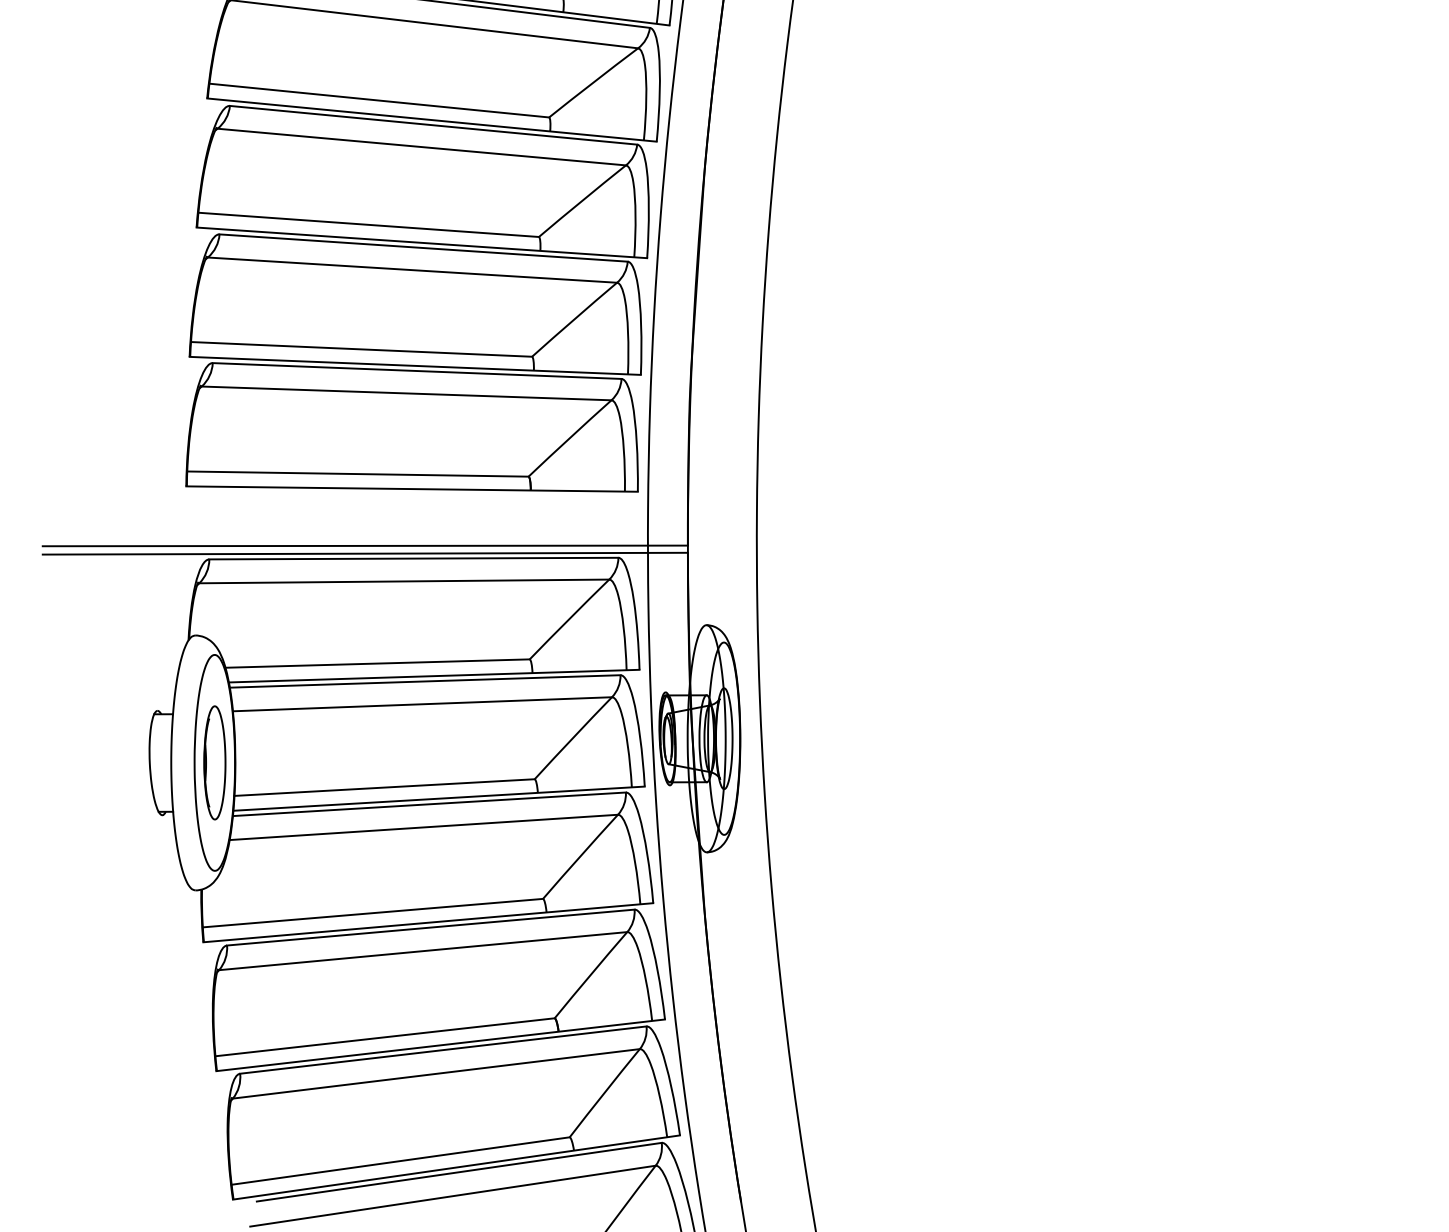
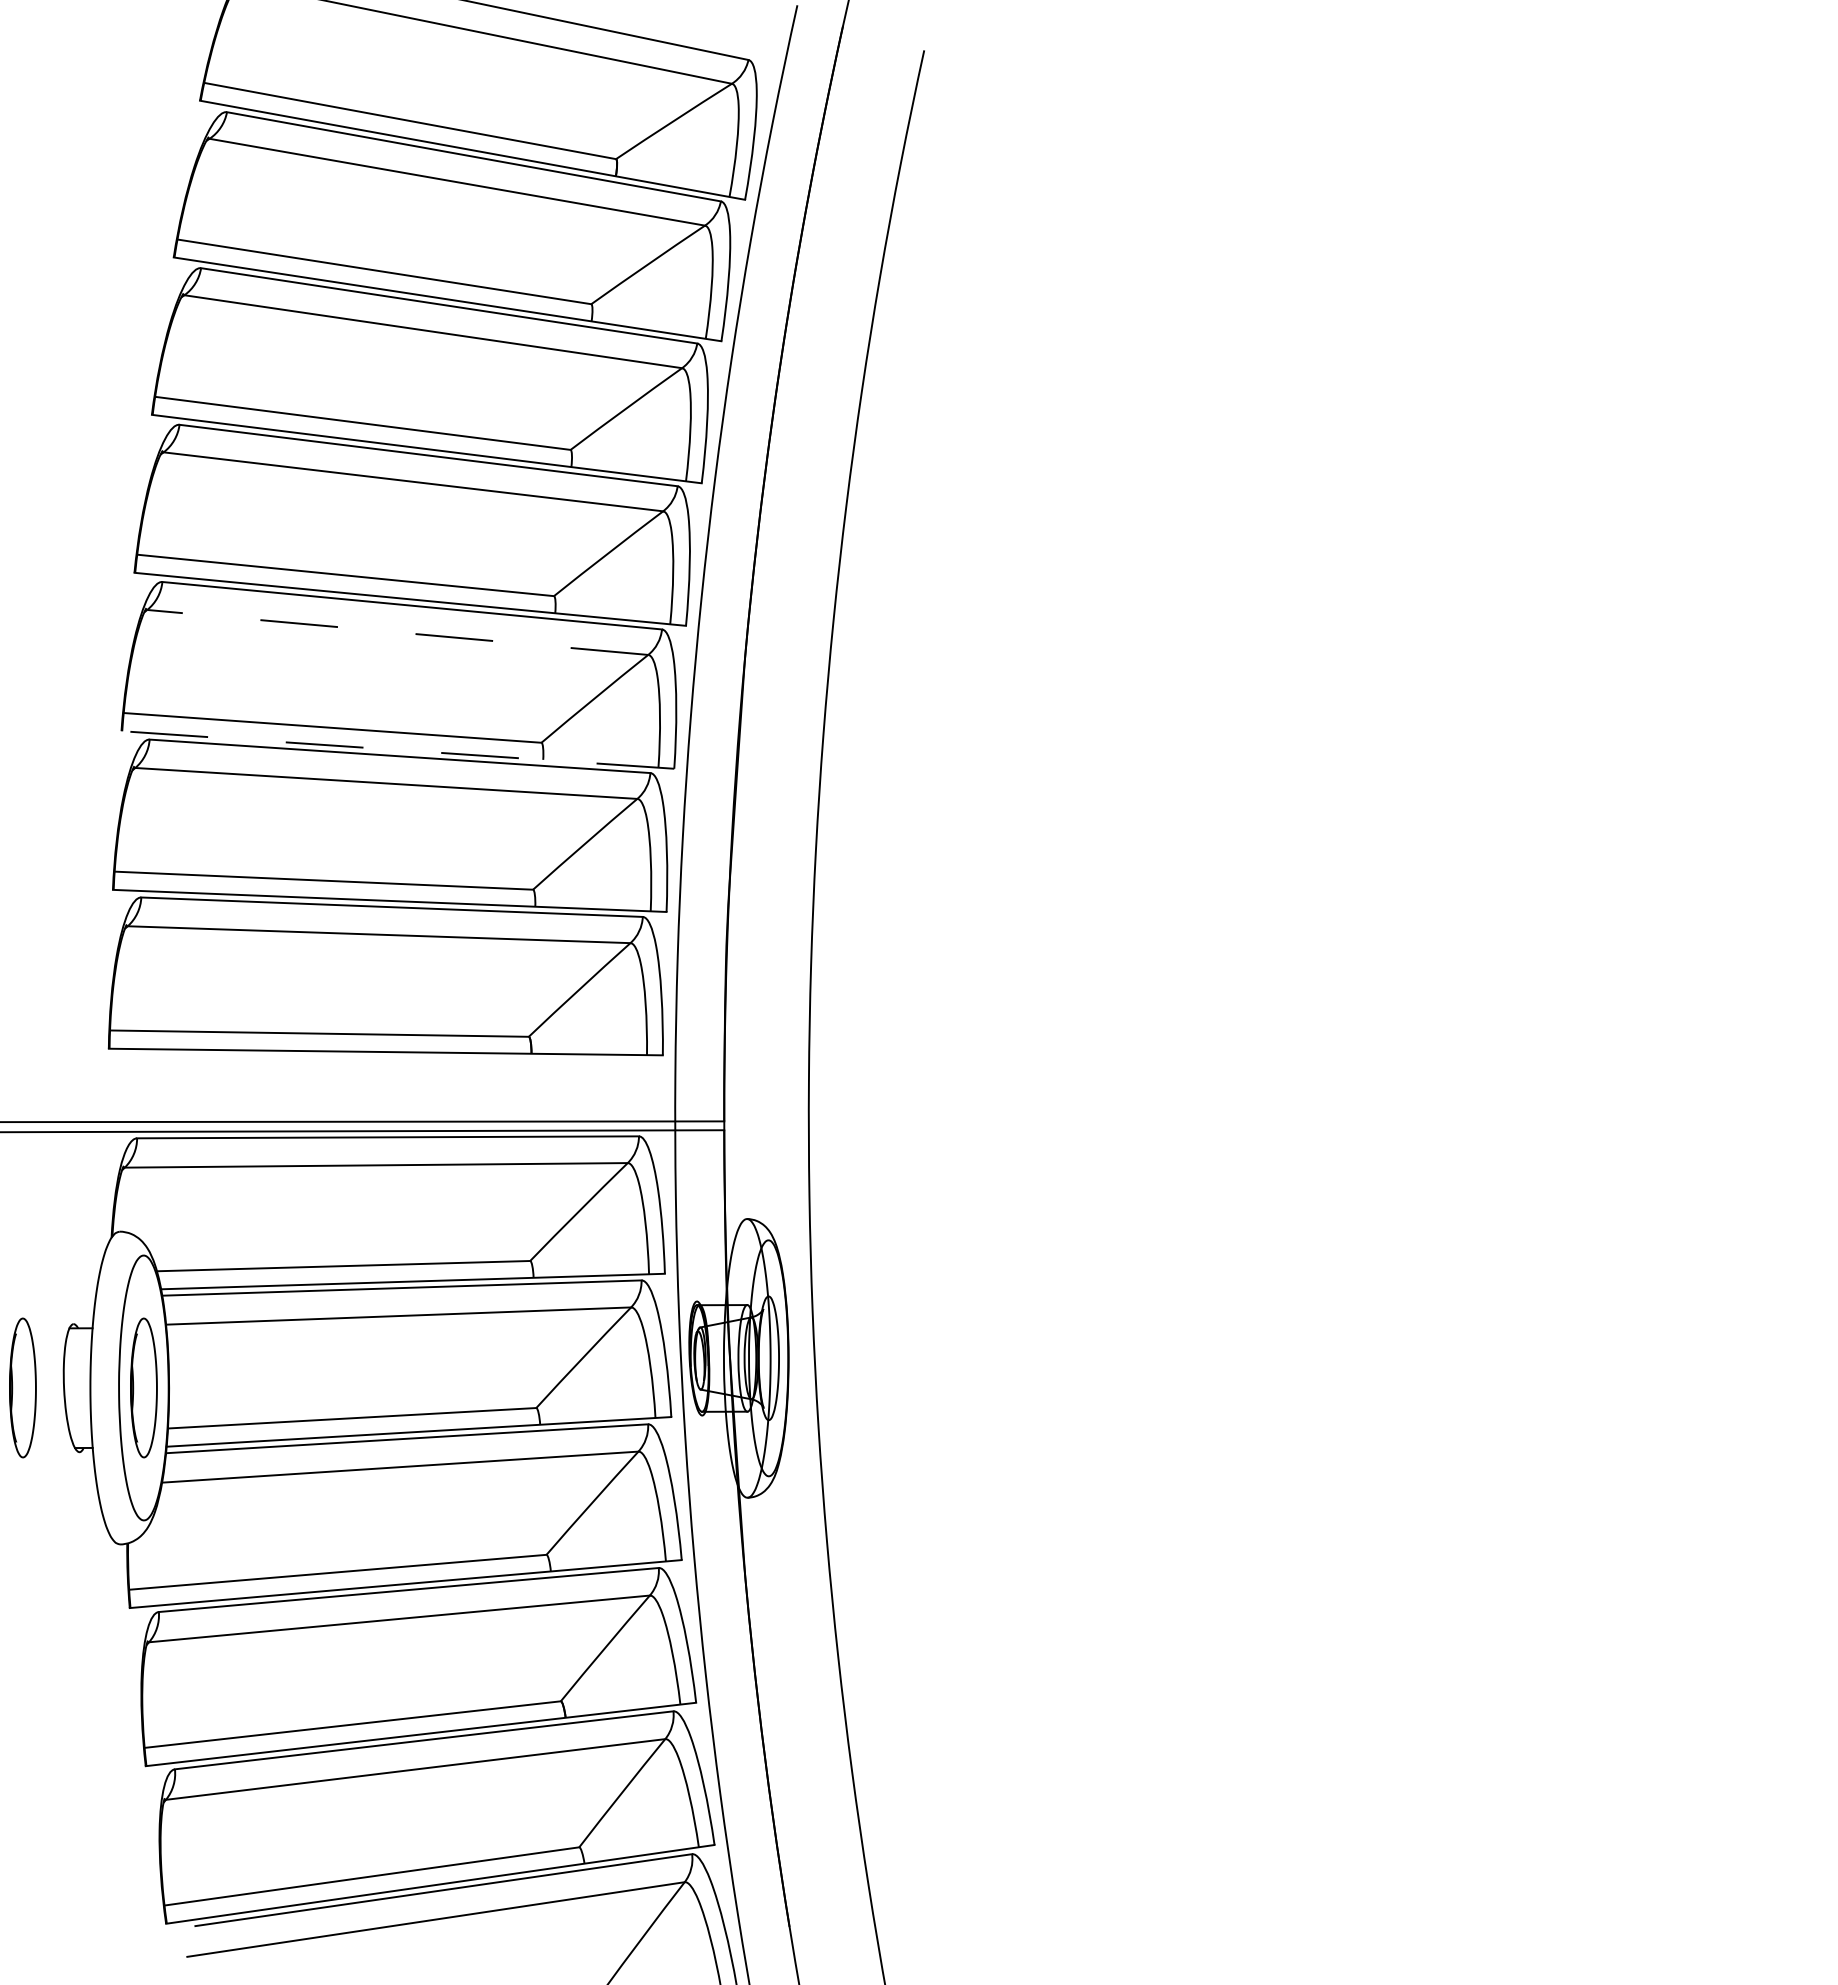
line: (421, 147) -> (397, 632), solid -> dashed
line: (421, 242) -> (397, 749), solid -> dashed
part: (115, 762) -> (22, 1387), added

